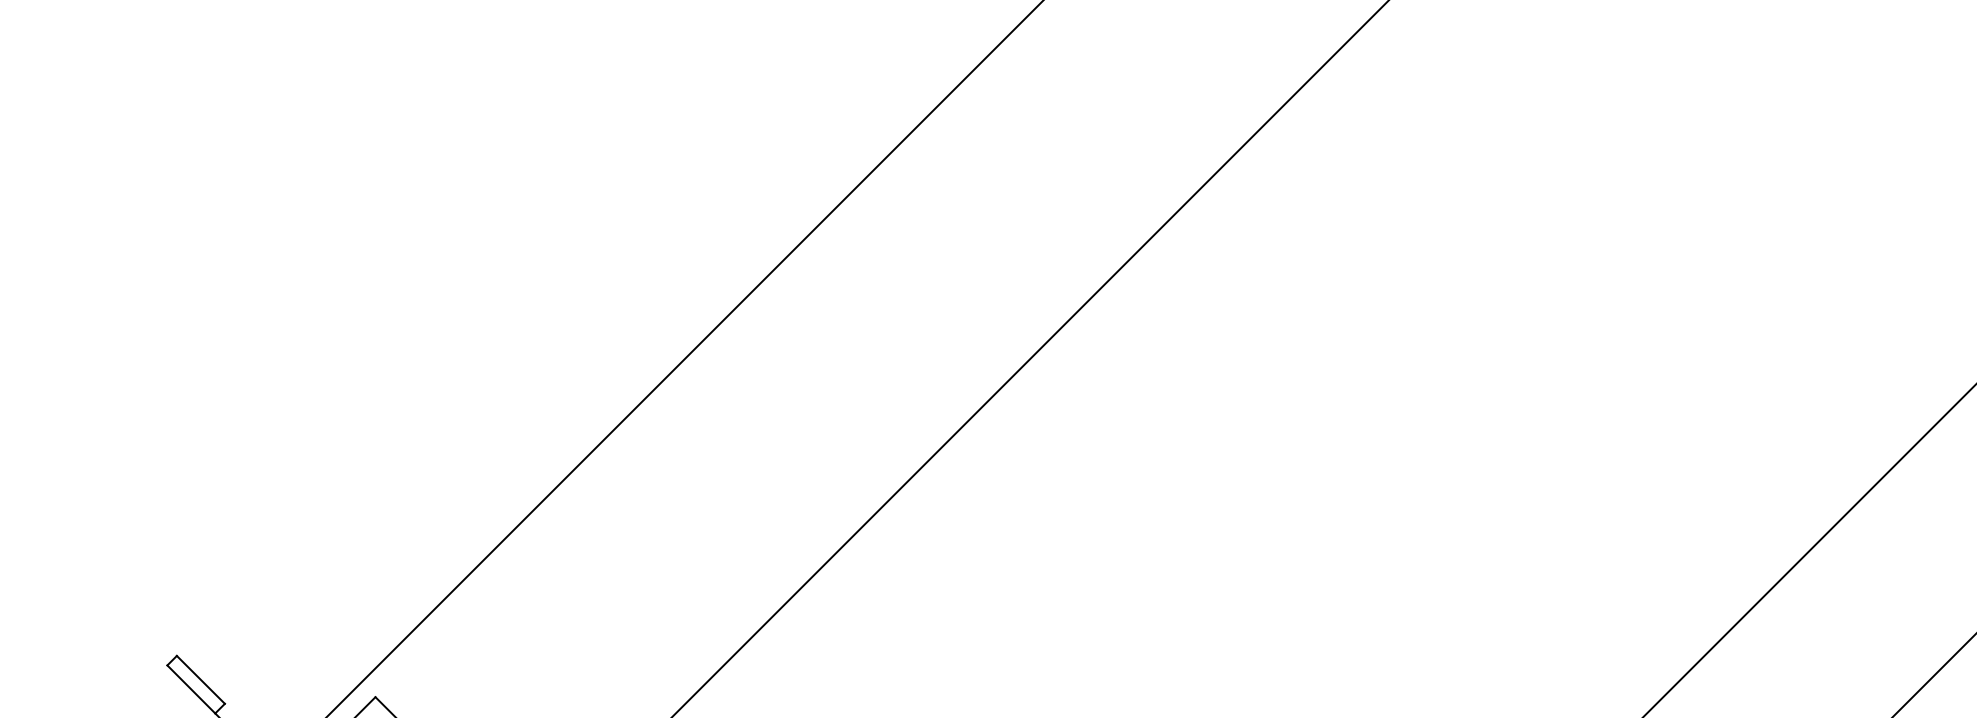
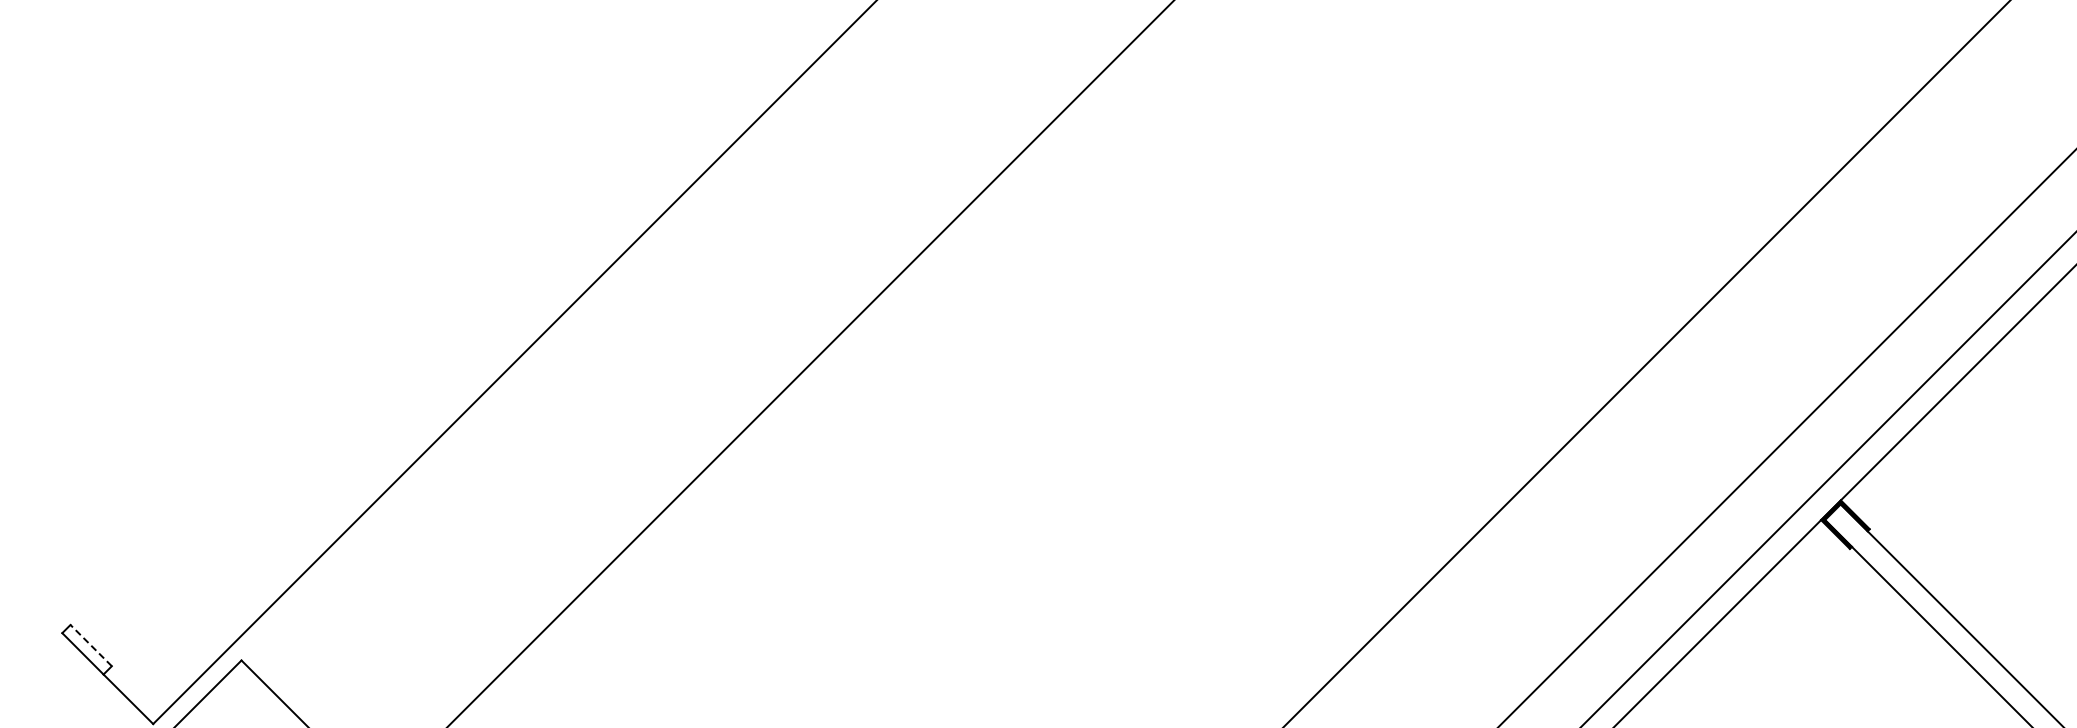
line: (200, 679) -> (90, 645), solid -> dashed

